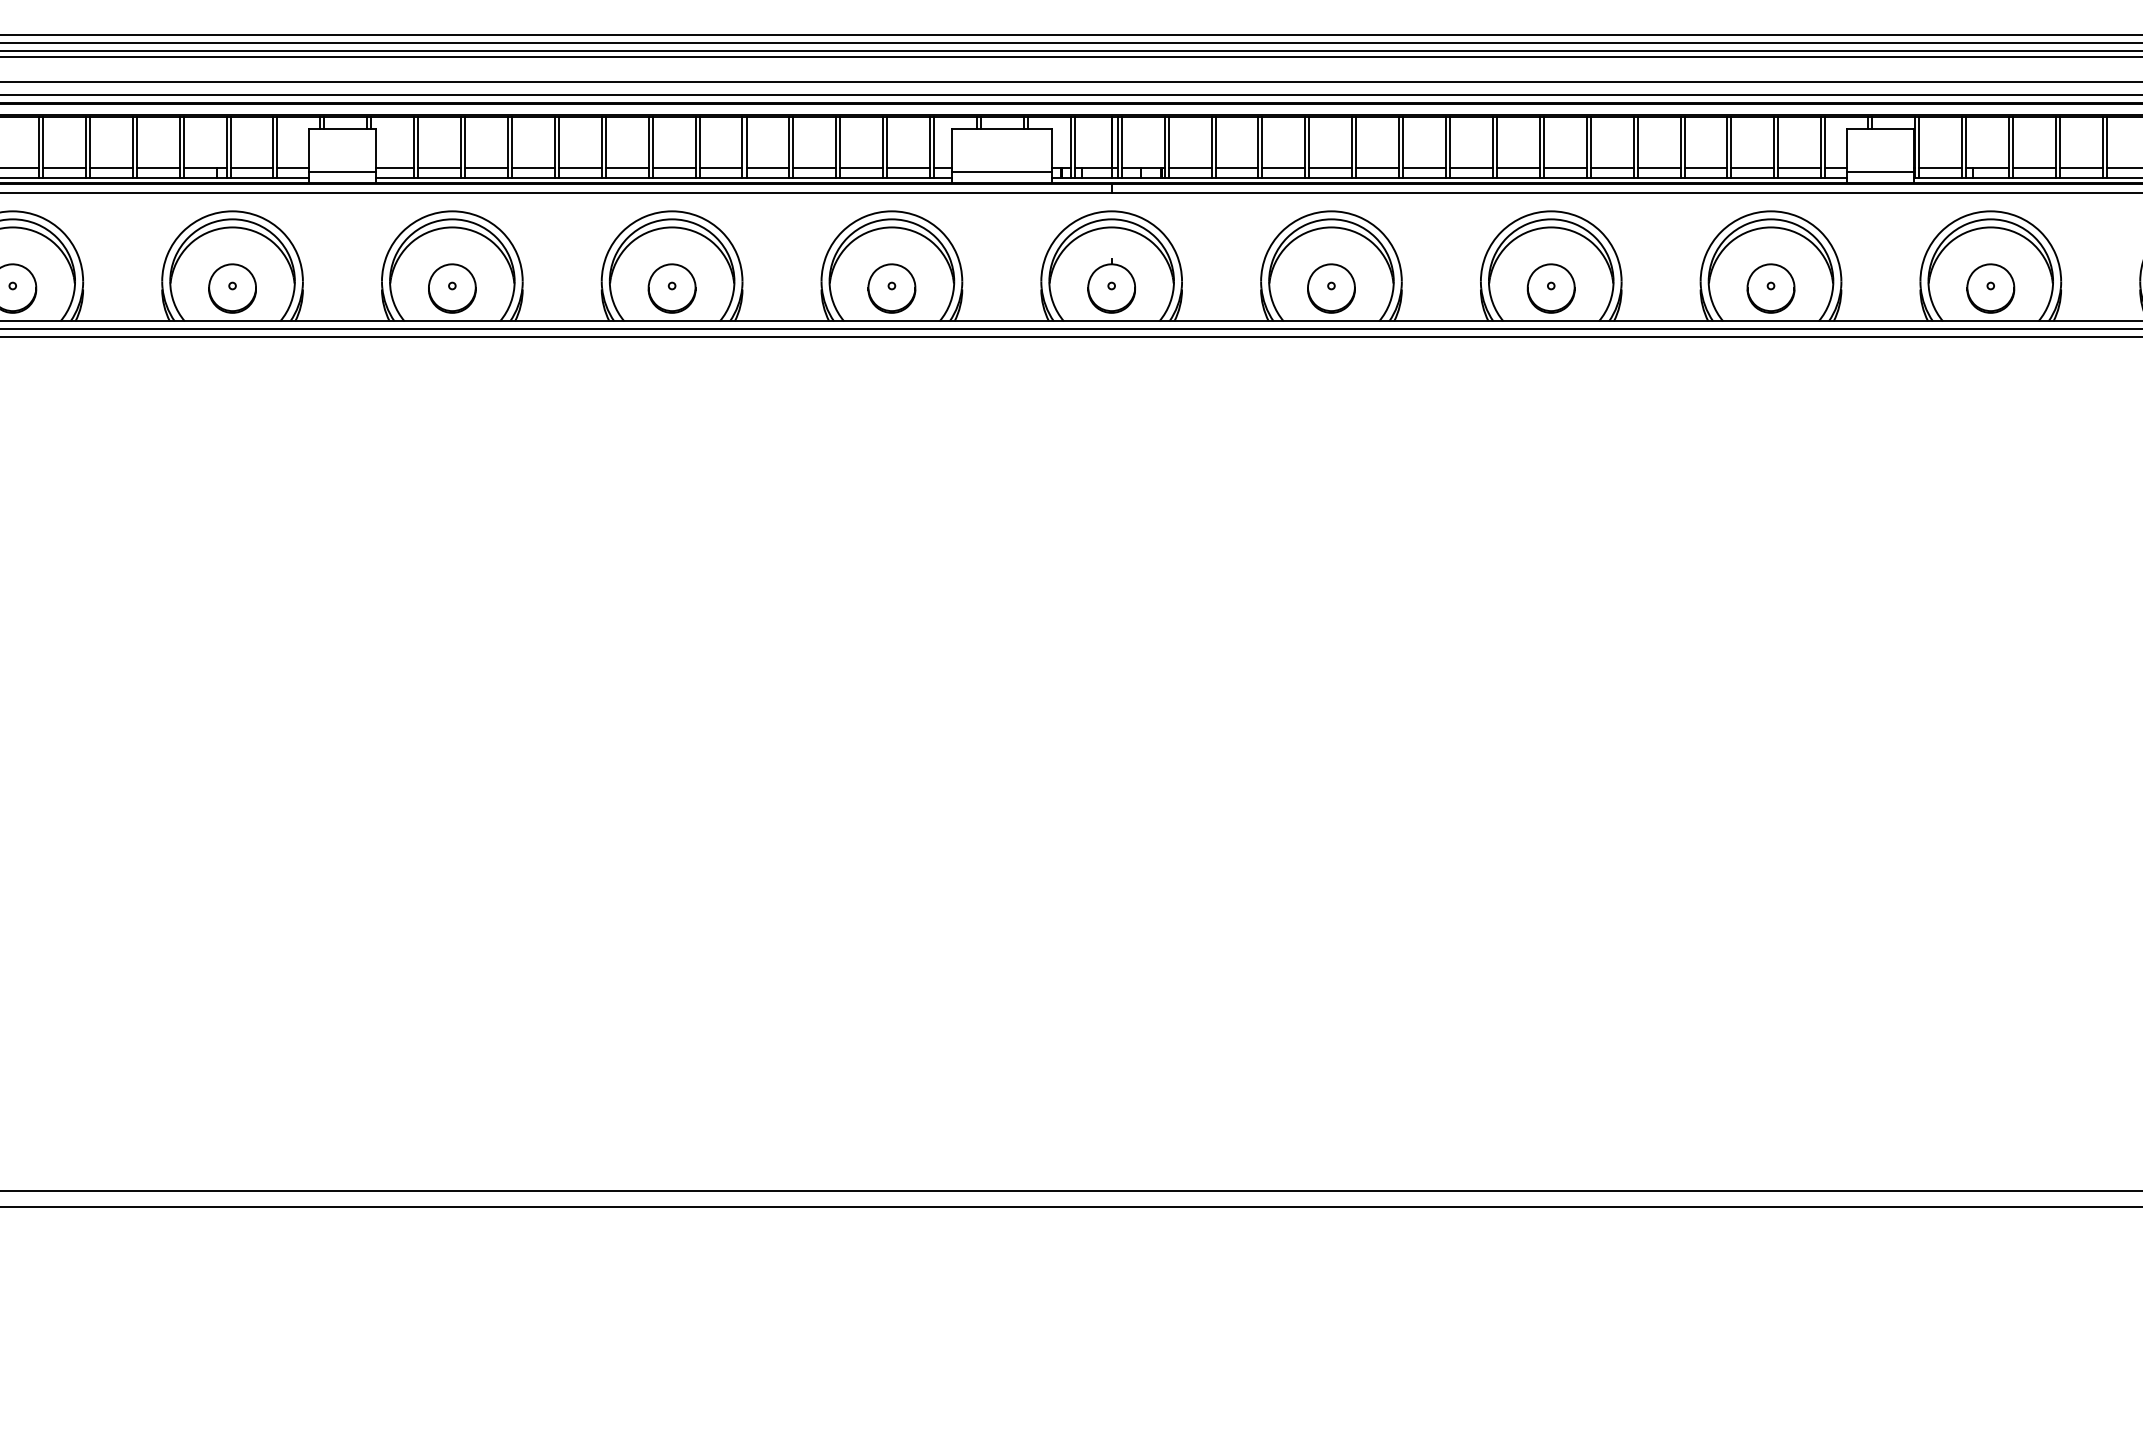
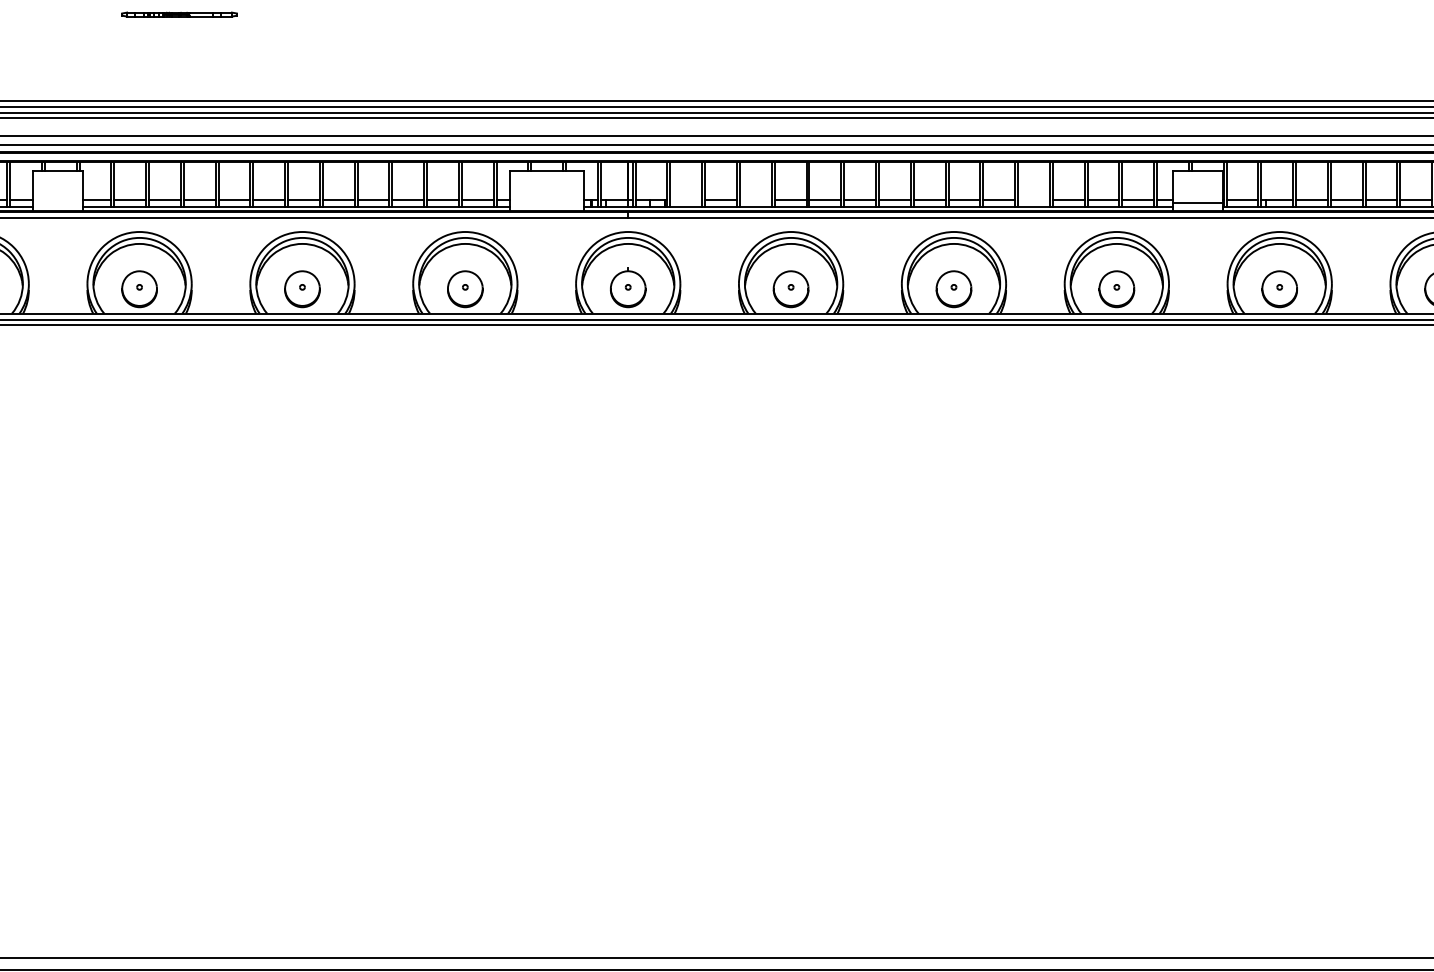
line: (1189, 167) -> (685, 199), removed
line: (1283, 167) -> (755, 199), removed
line: (1658, 167) -> (1033, 199), removed
line: (341, 172) -> (57, 203), removed
line: (1001, 172) -> (546, 203), removed

